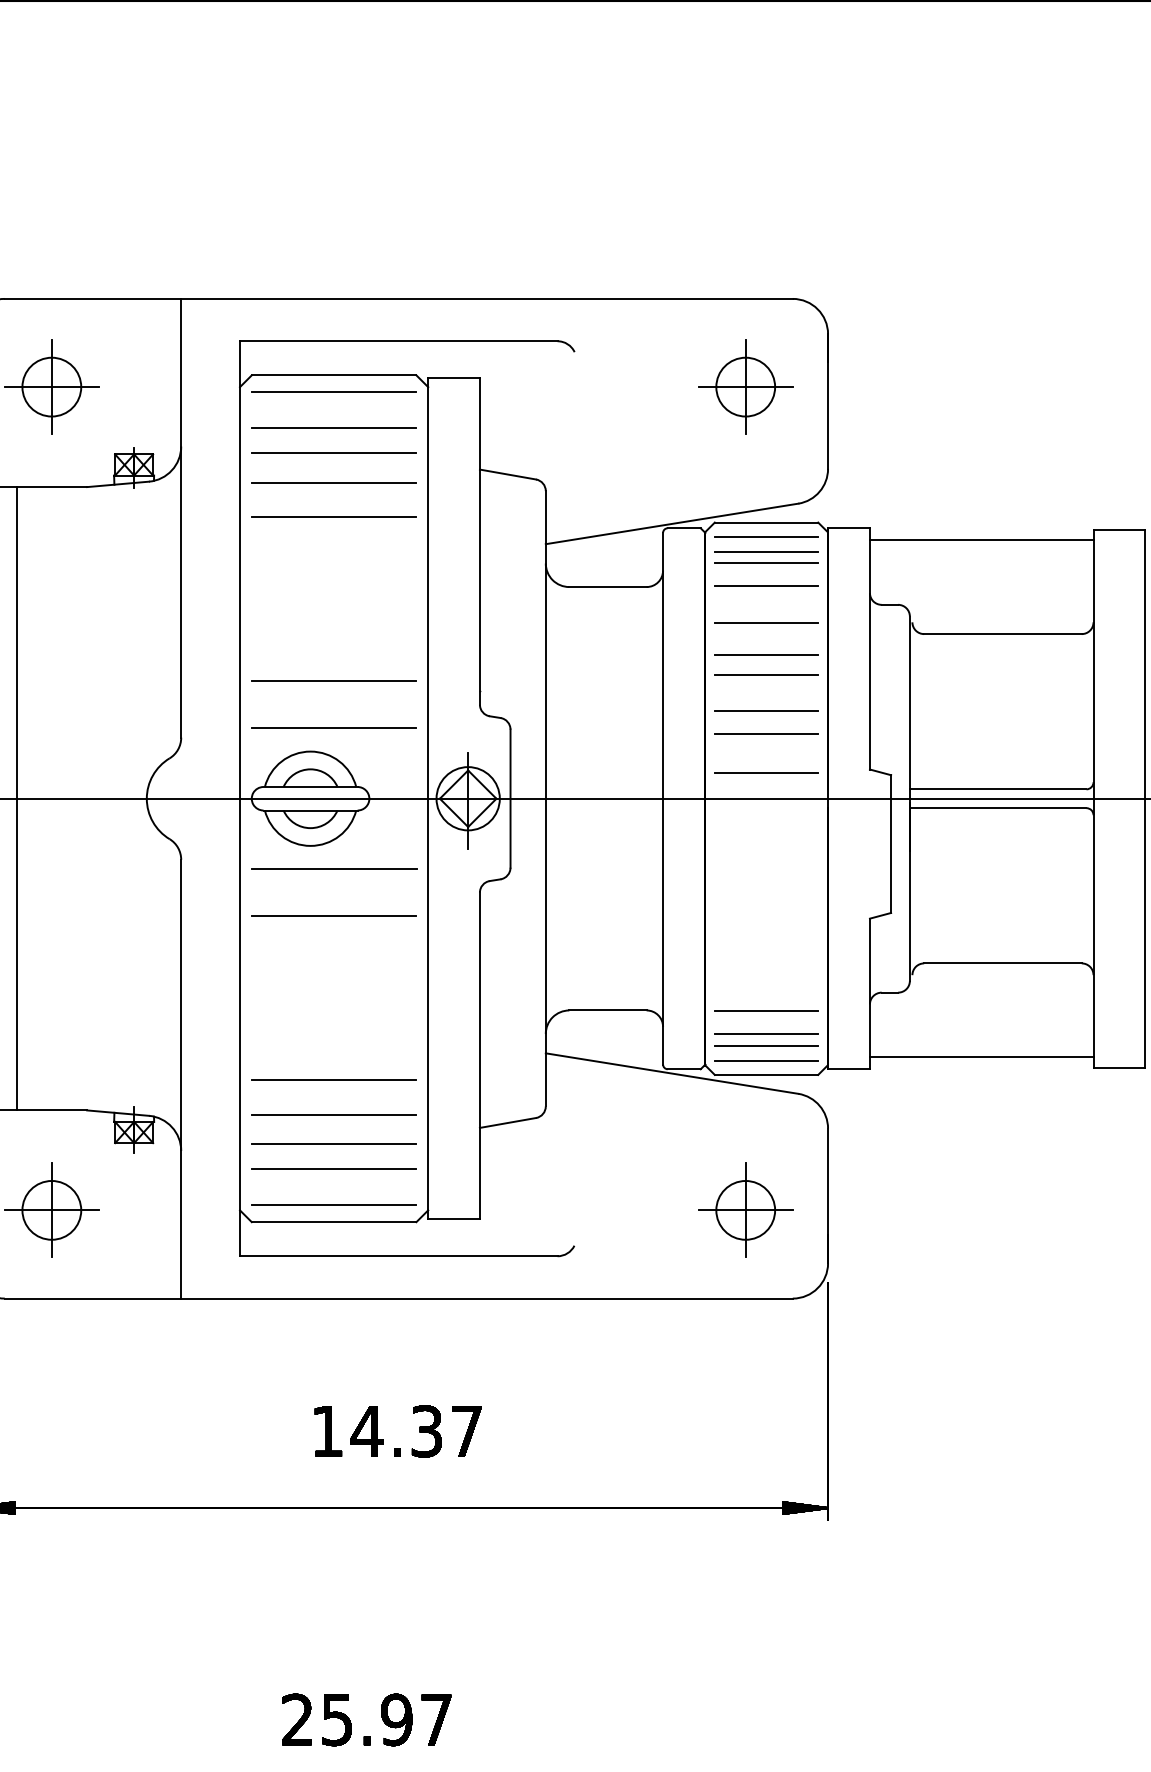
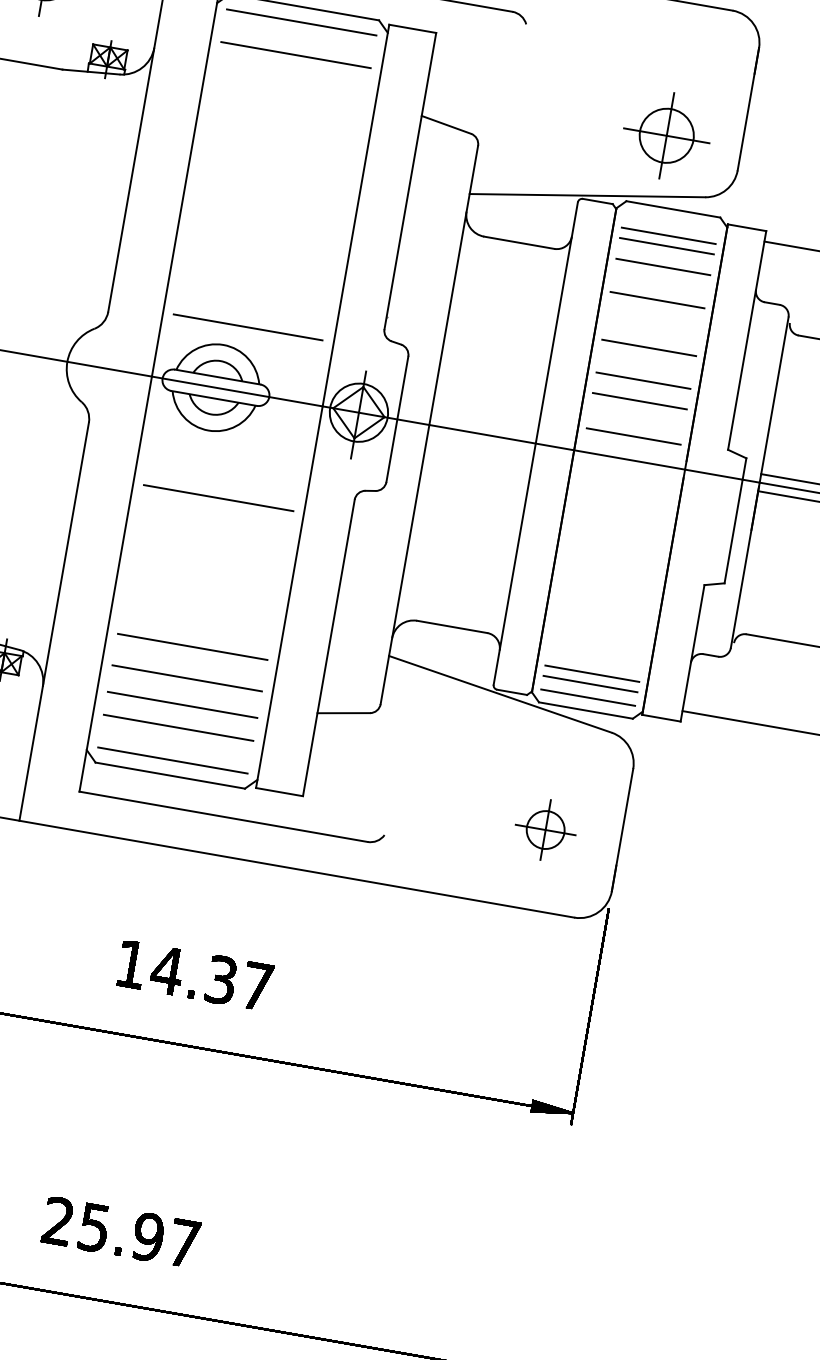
part: (745, 386) -> (666, 135), moved
line: (333, 453) -> (291, 78), removed
line: (333, 482) -> (286, 104), removed
line: (333, 517) -> (281, 136), removed
line: (766, 536) -> (671, 222), removed
line: (766, 654) -> (652, 329), removed
line: (333, 681) -> (255, 285), removed
line: (333, 869) -> (225, 455), removed
line: (766, 1011) -> (595, 652), removed
part: (745, 1209) -> (545, 829), size x0.7

